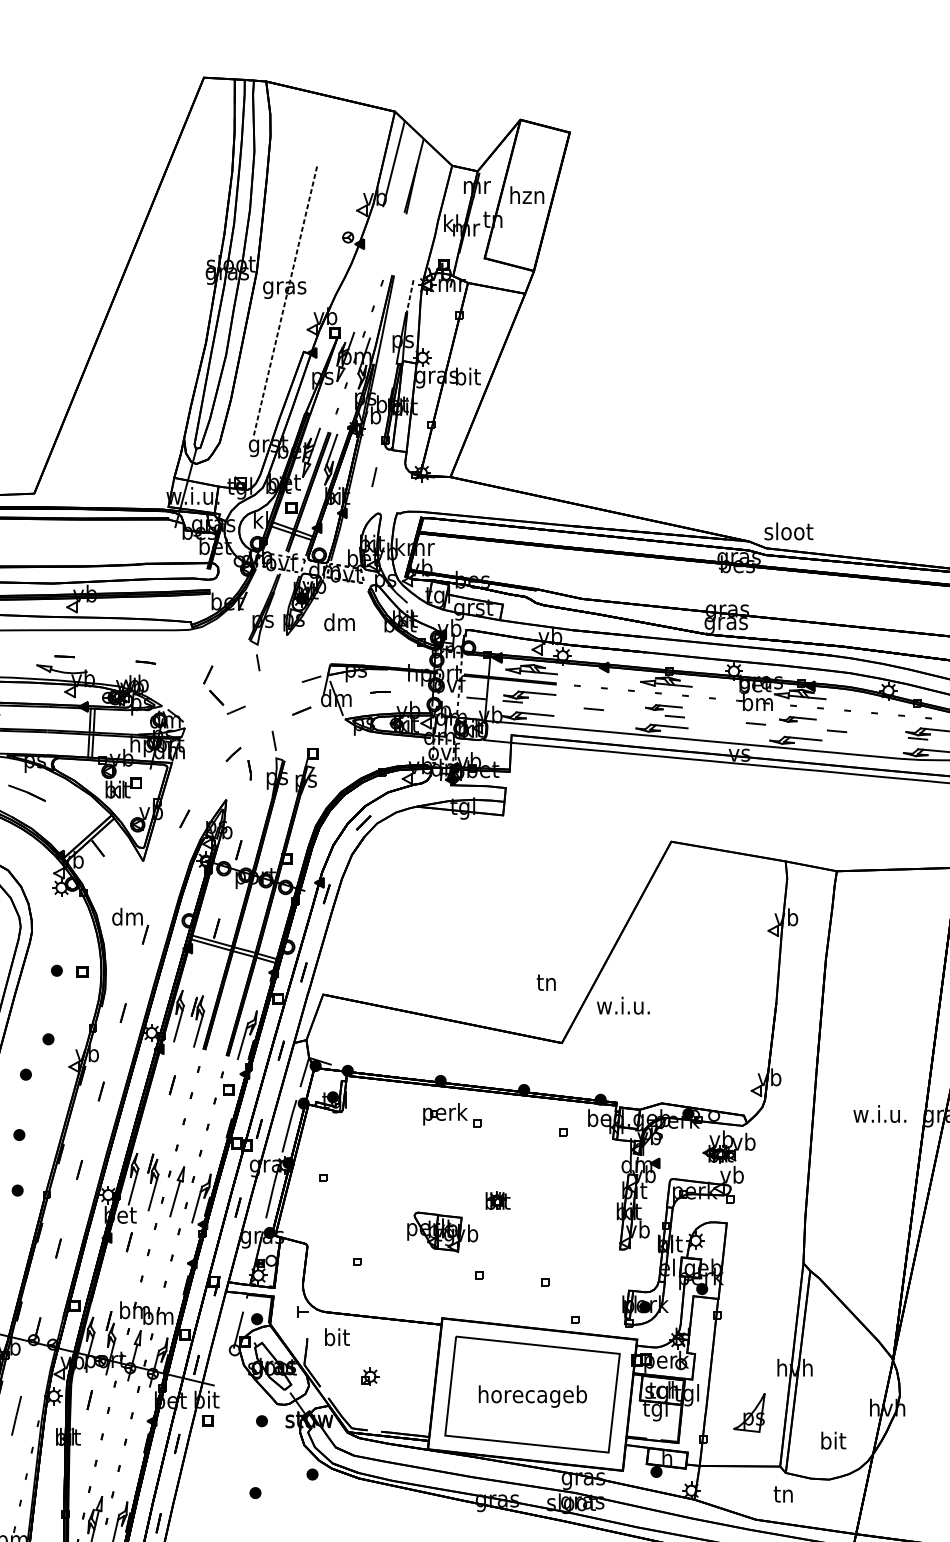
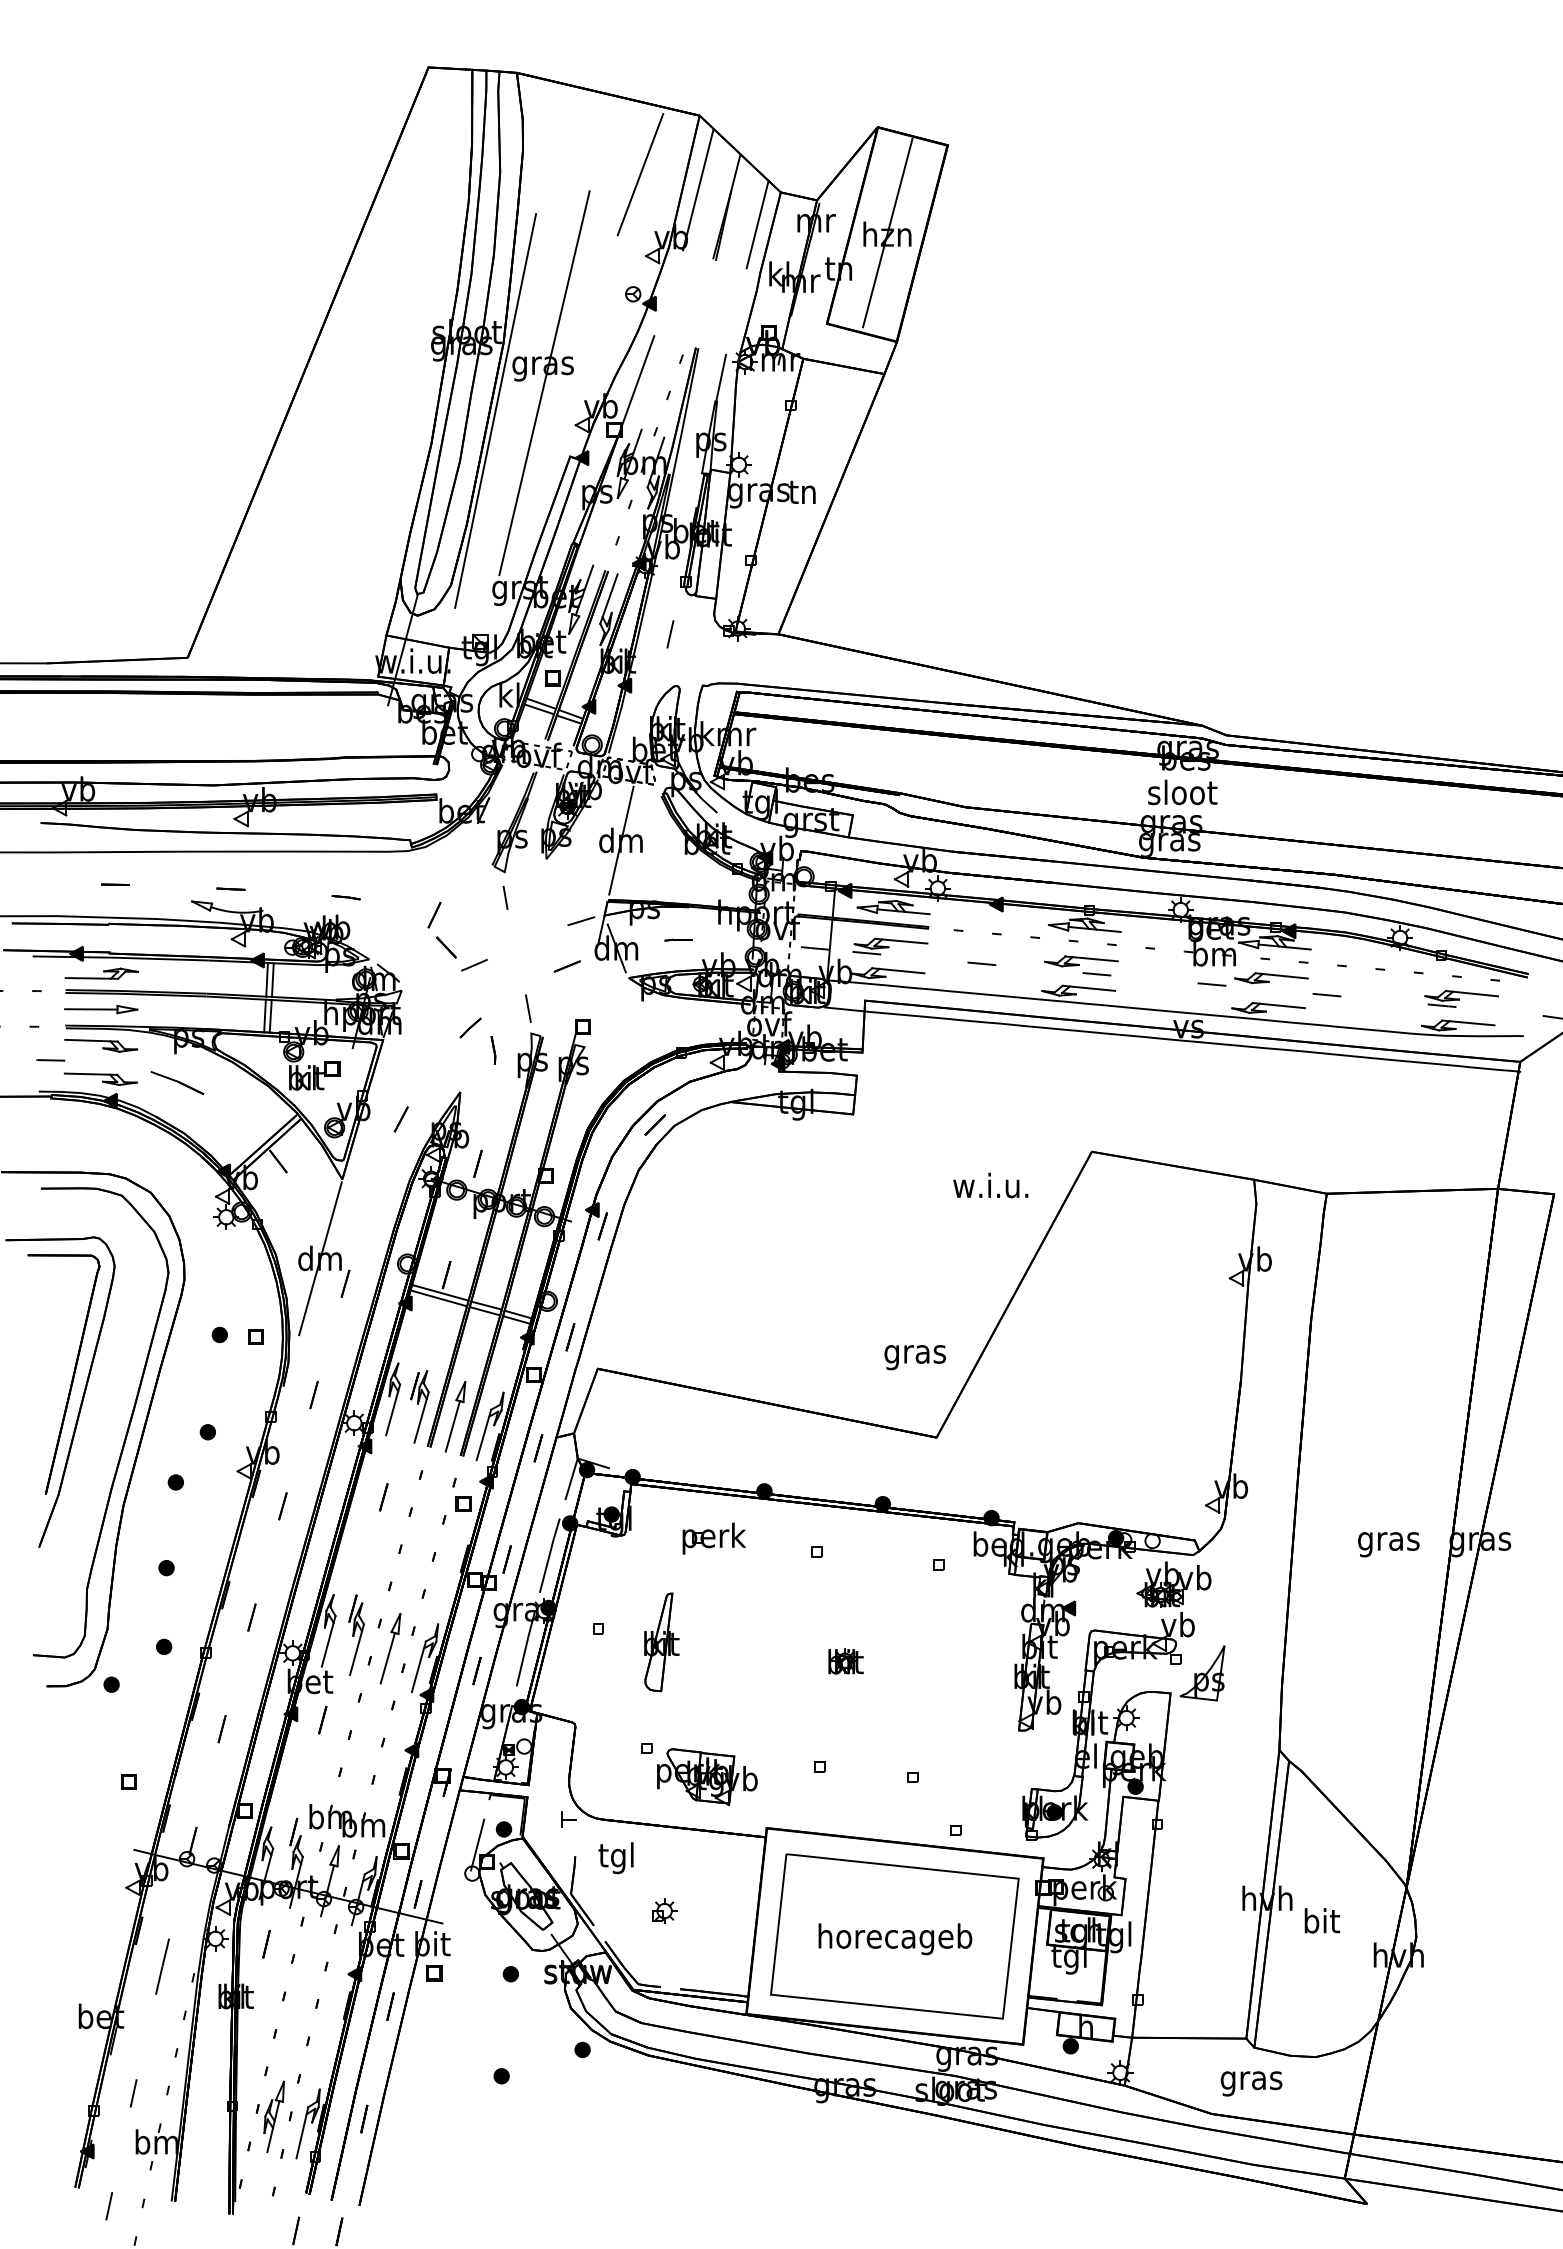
line: (353, 153) -> (640, 174), added
line: (435, 188) -> (757, 224), added
line: (527, 193) -> (887, 232), added
line: (410, 296) -> (721, 377), dashed -> solid
line: (285, 299) -> (544, 382), dashed -> solid
line: (350, 301) -> (636, 385), added
line: (251, 319) -> (495, 410), added
text: (468, 376) -> (803, 491), bit -> tn
text: (788, 531) -> (1182, 792), moved
line: (339, 622) -> (621, 840), added
part: (664, 707) -> (1081, 961), size x1.43
part: (797, 719) -> (1271, 978), size x1.43
line: (127, 916) -> (320, 1258), added
text: (547, 985) -> (915, 1355), tn -> gras
text: (623, 1005) -> (990, 1185), moved
part: (222, 1028) -> (455, 1416), added
part: (444, 1114) -> (713, 1538), moved
text: (879, 1116) -> (1387, 1541), w.i.u. -> gras
part: (368, 1187) -> (661, 1642), added
part: (442, 1232) -> (707, 1777), moved
text: (336, 1339) -> (616, 1858), bit -> tgl
part: (749, 1412) -> (1202, 1673), moved
text: (833, 1440) -> (1322, 1920), moved
text: (783, 1496) -> (1251, 2081), tn -> gras

